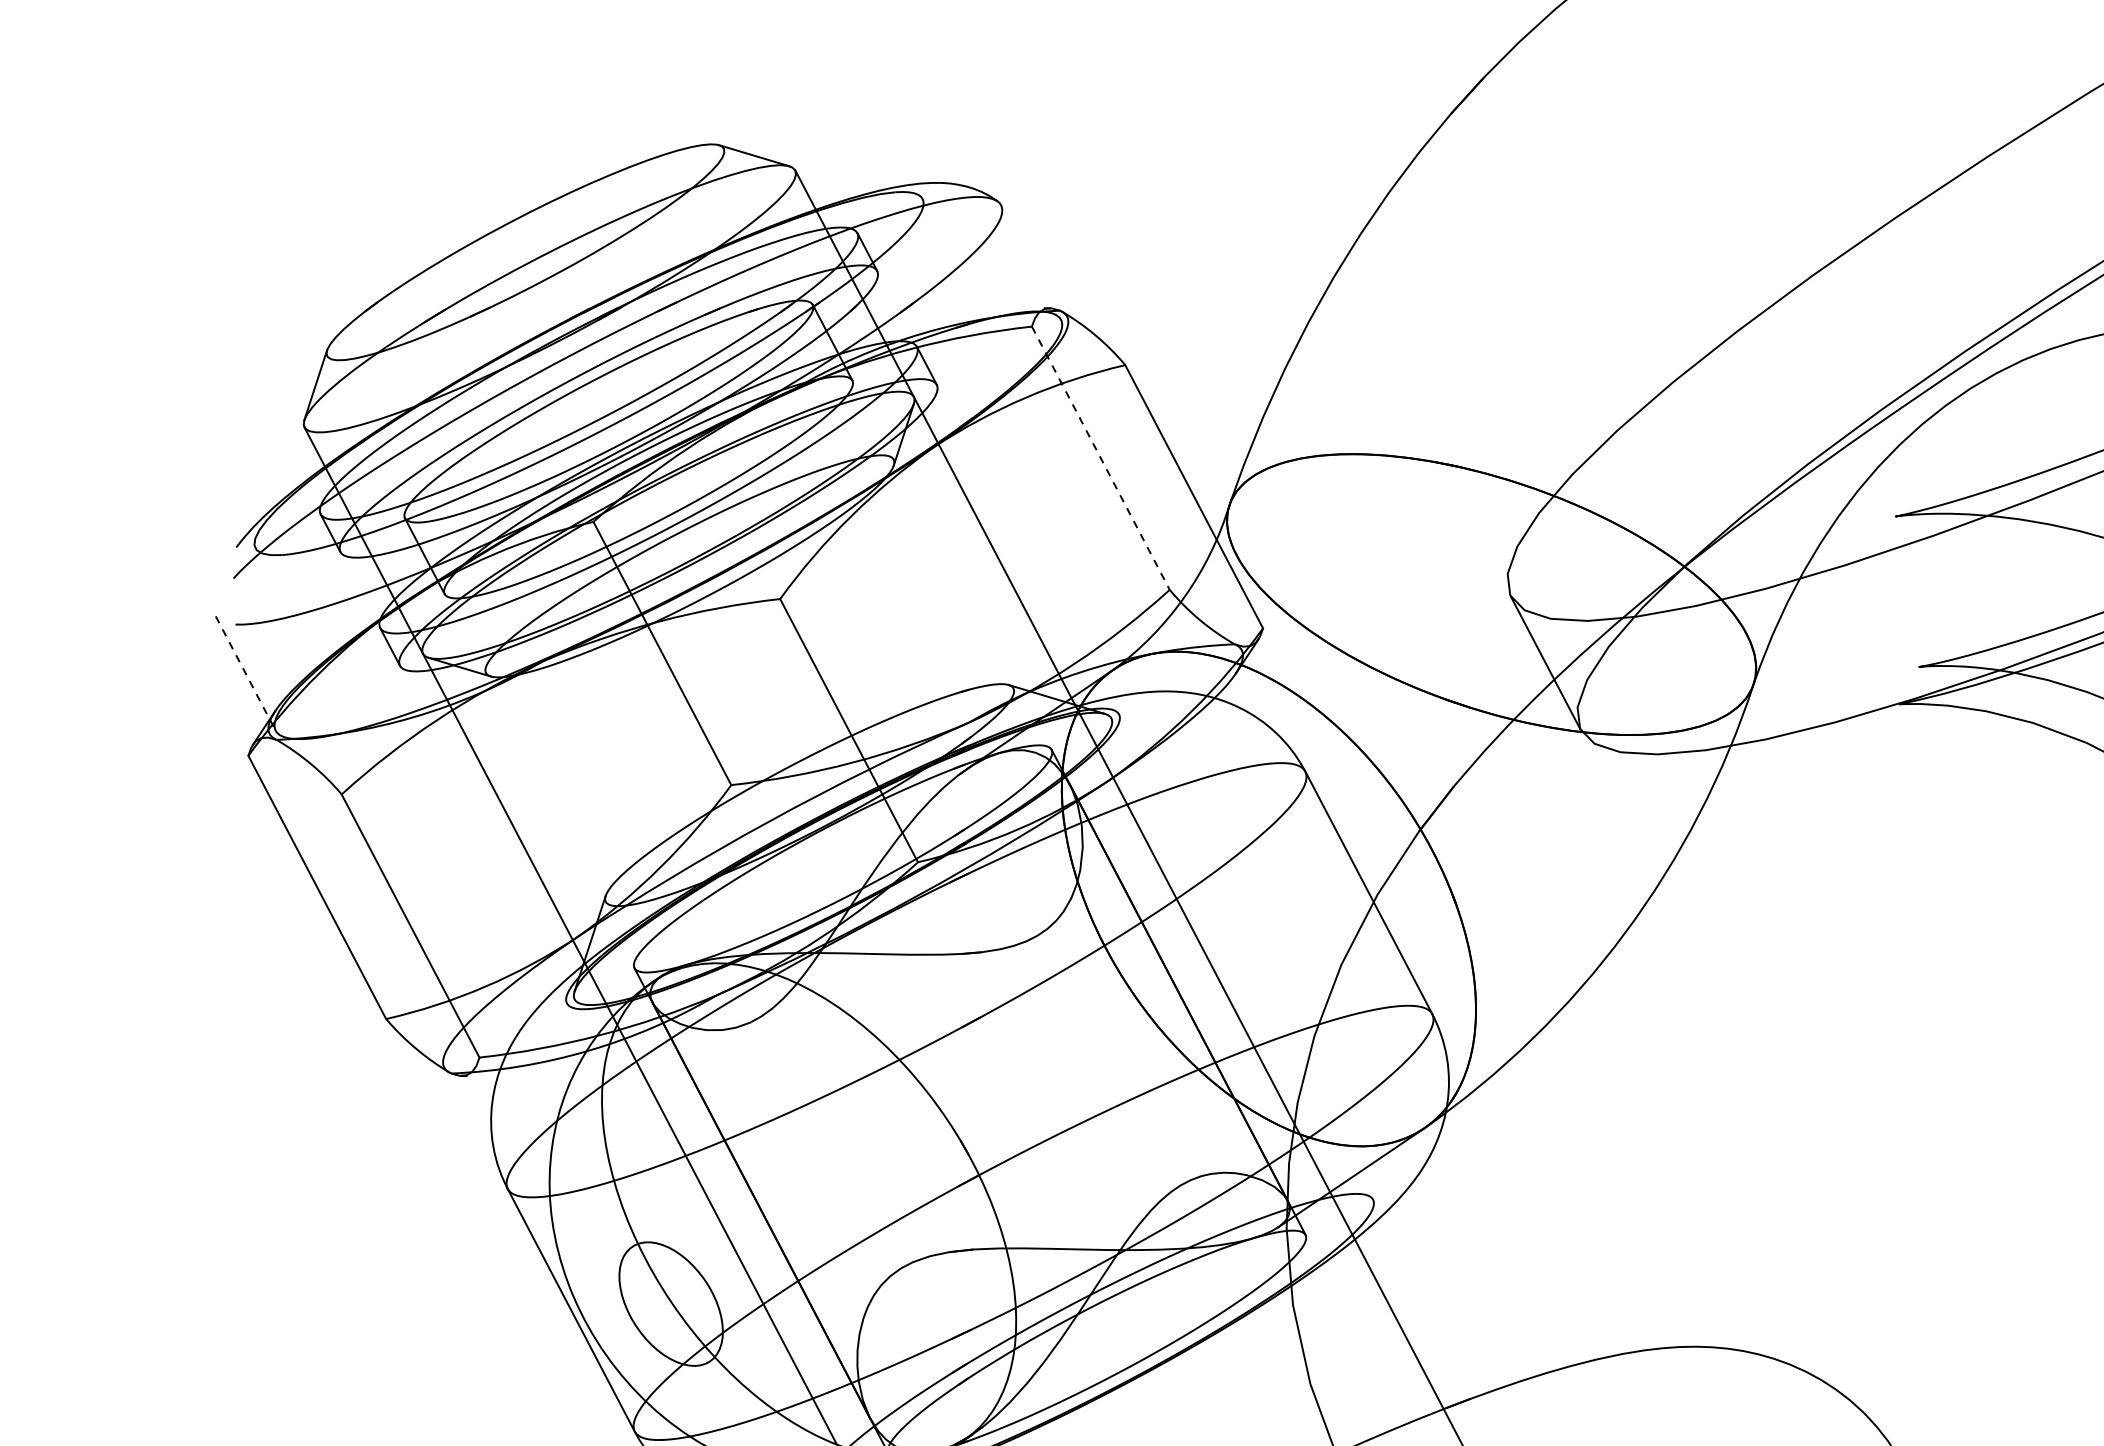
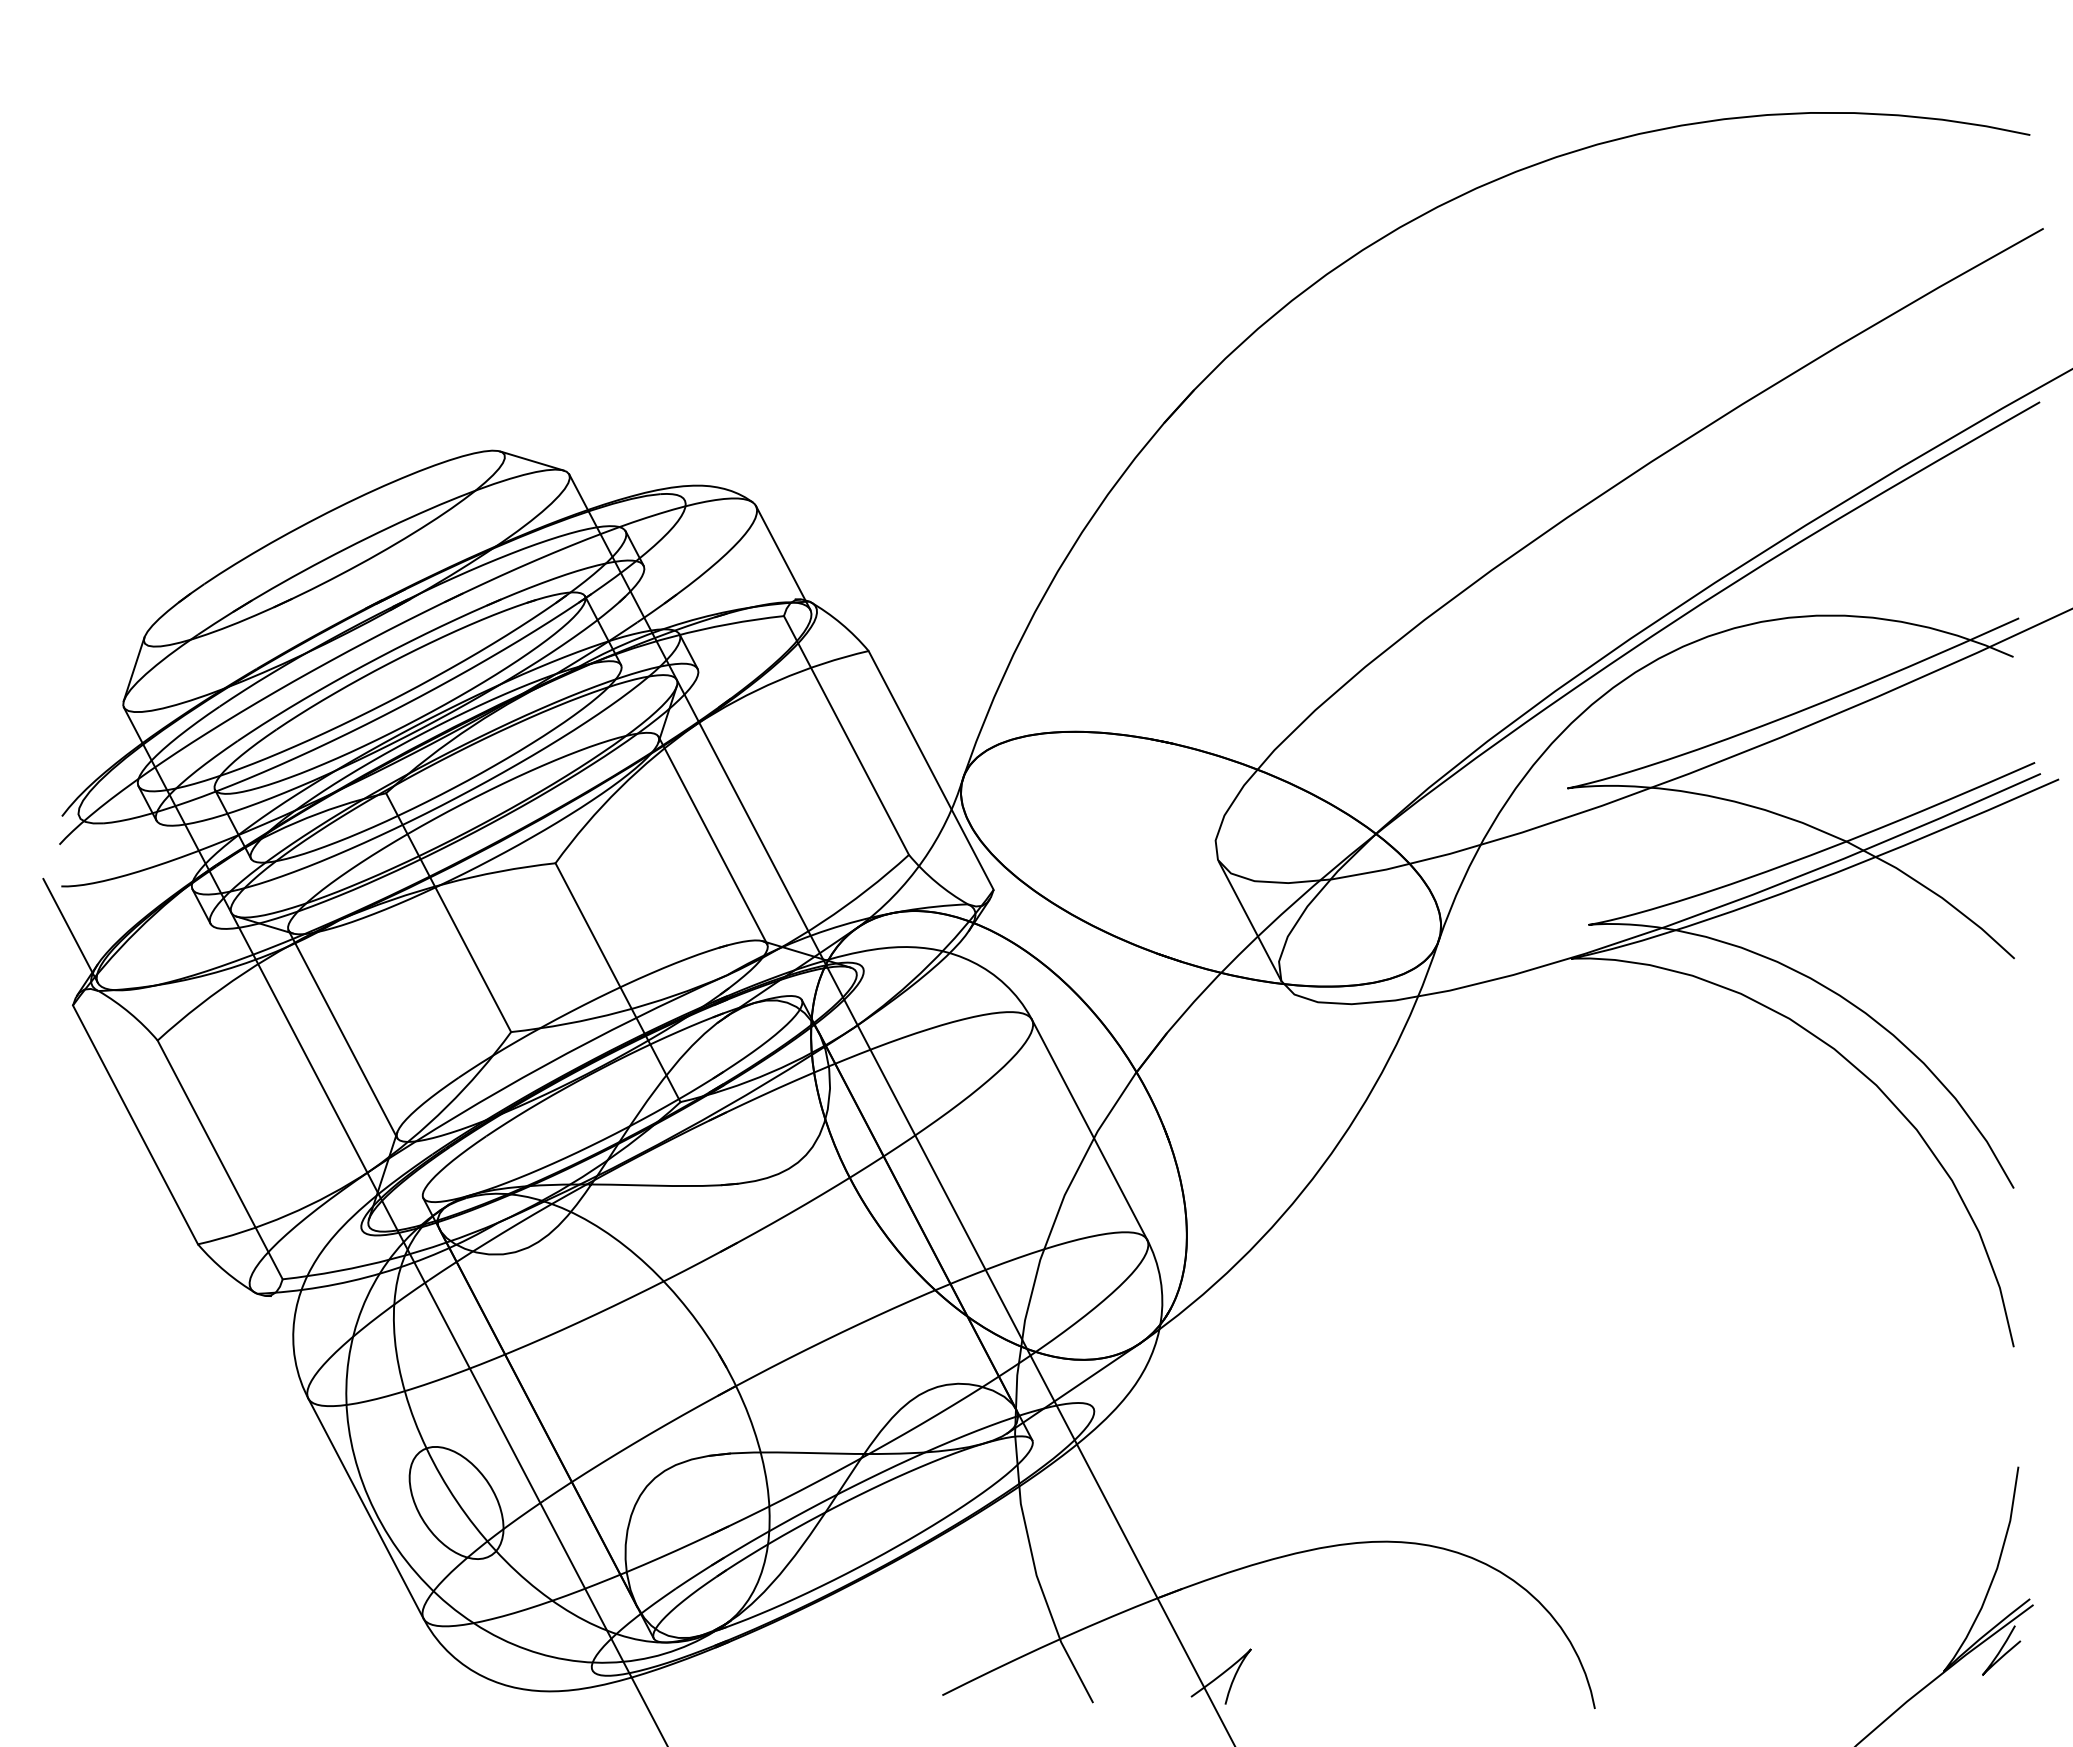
line: (1030, 262) -> (782, 557), added
line: (1100, 458) -> (846, 735), dashed -> solid
line: (953, 573) -> (712, 840), added
line: (245, 673) -> (70, 930), dashed -> solid
line: (545, 787) -> (342, 1034), added

